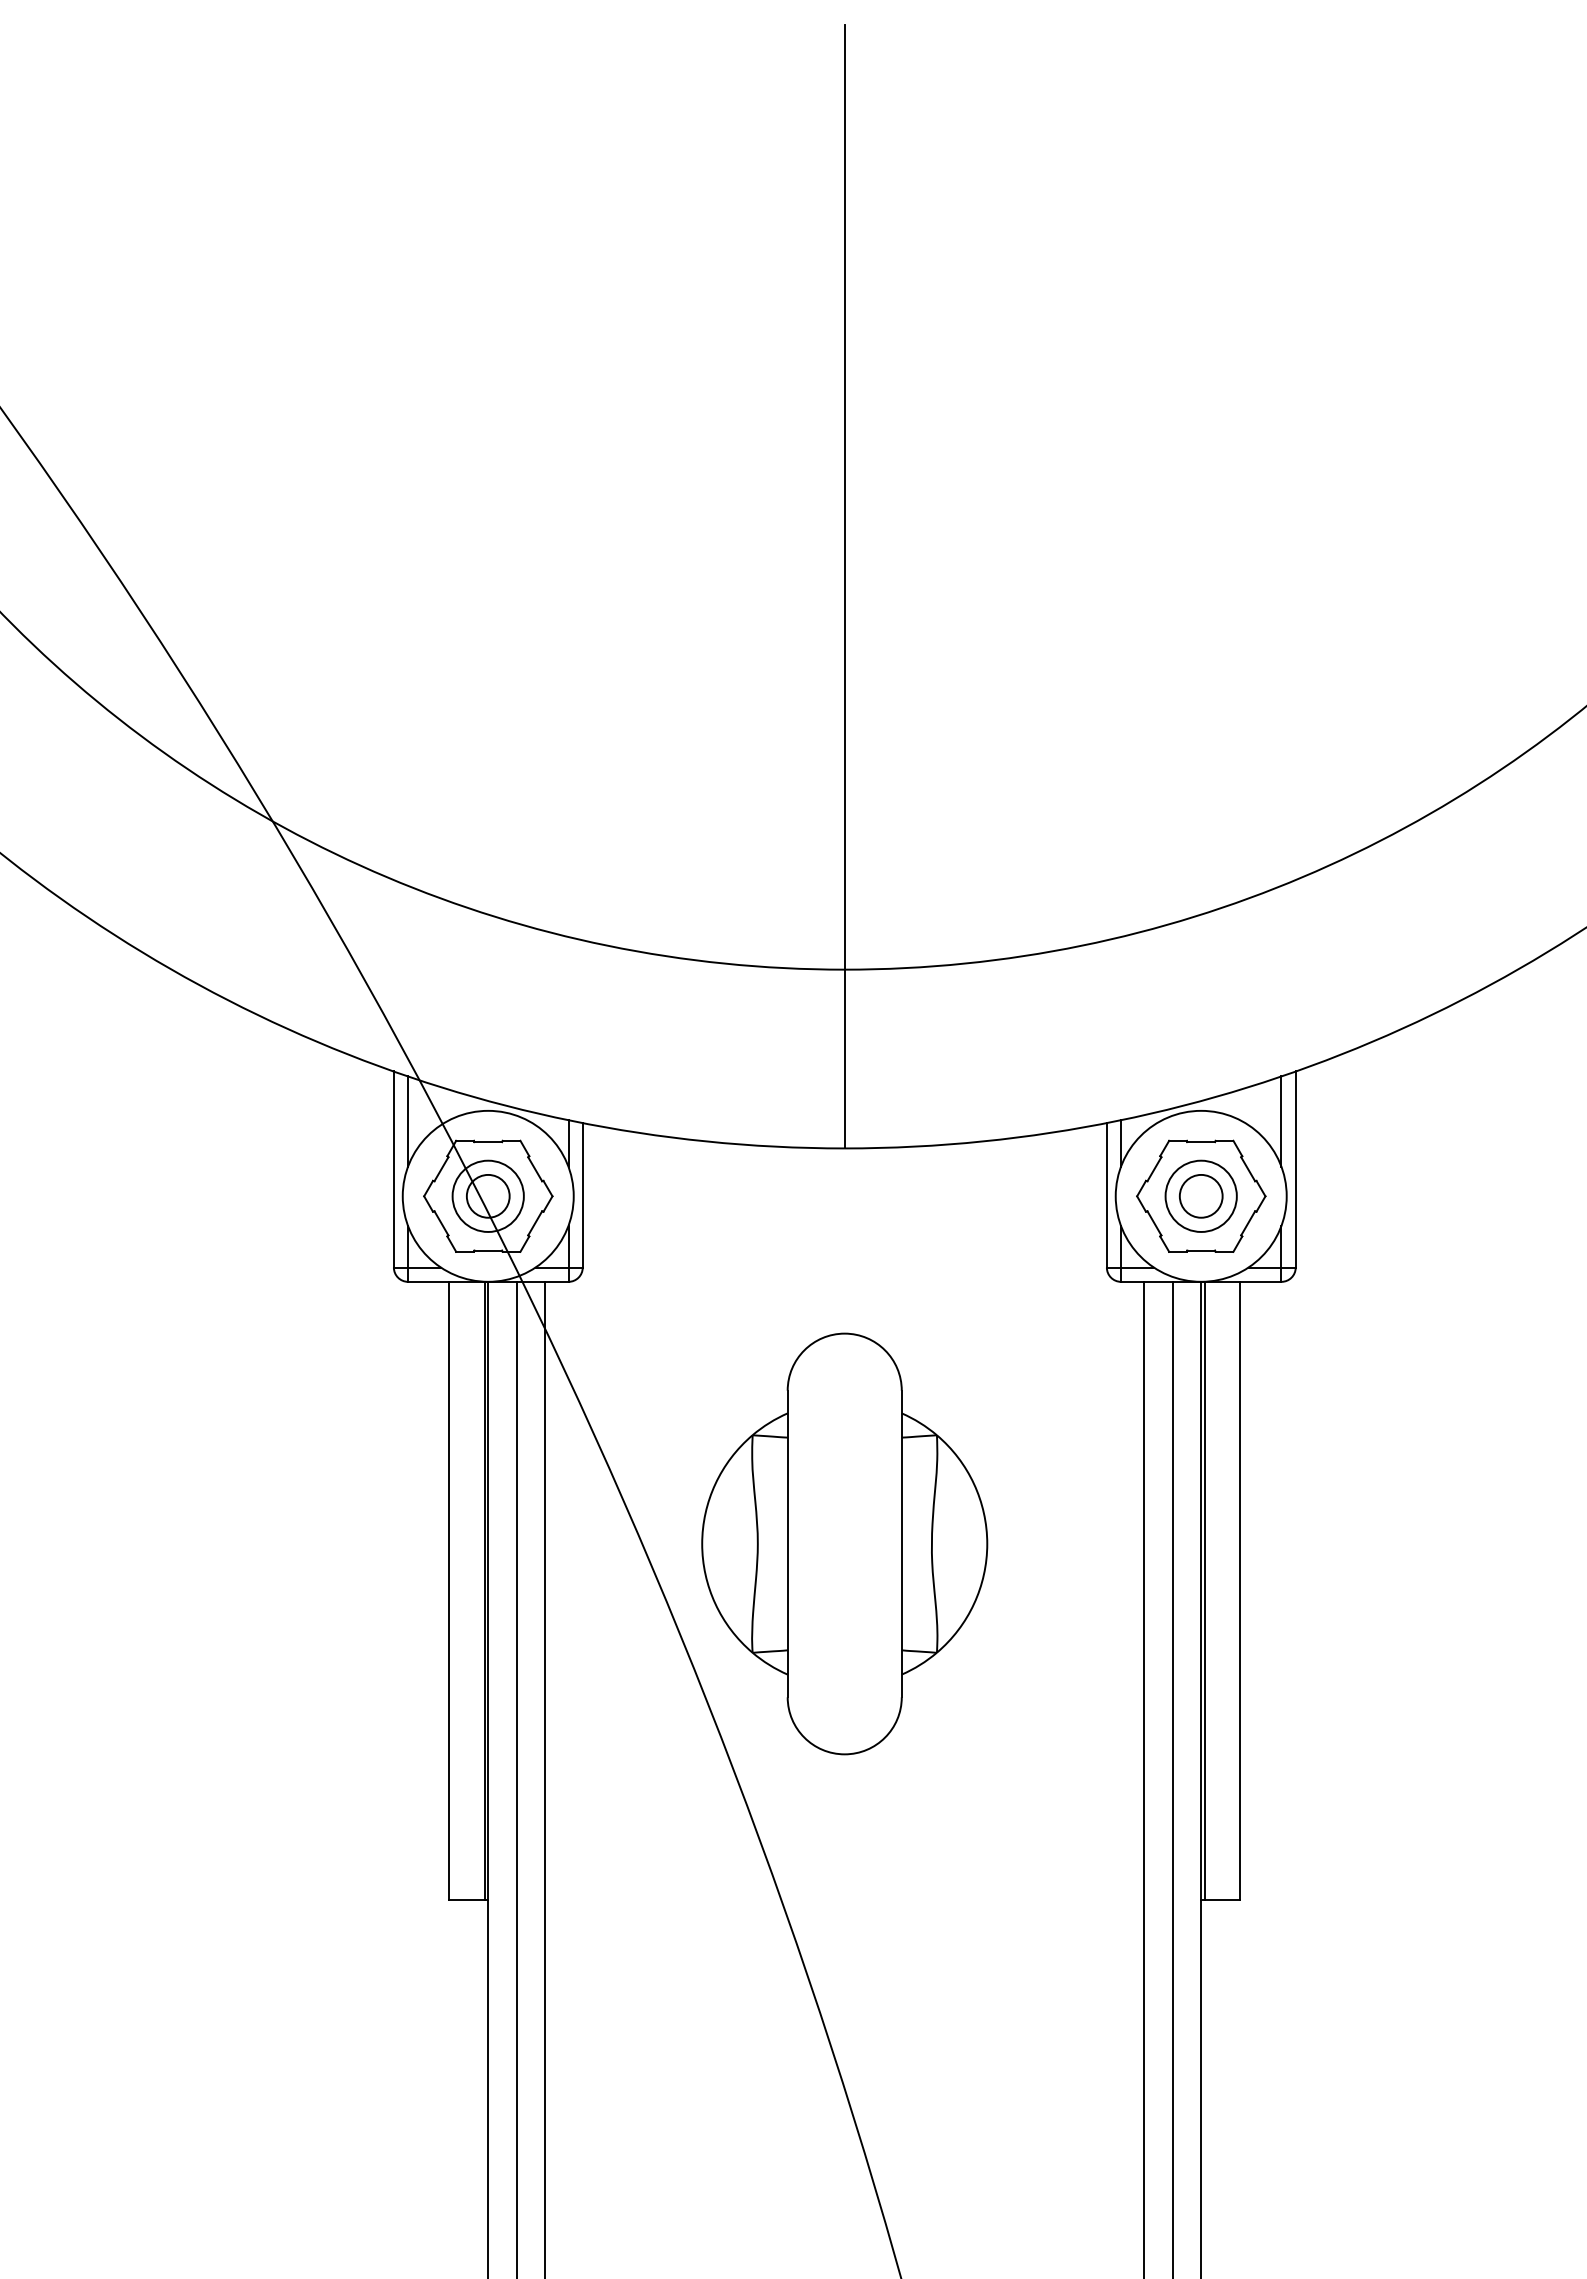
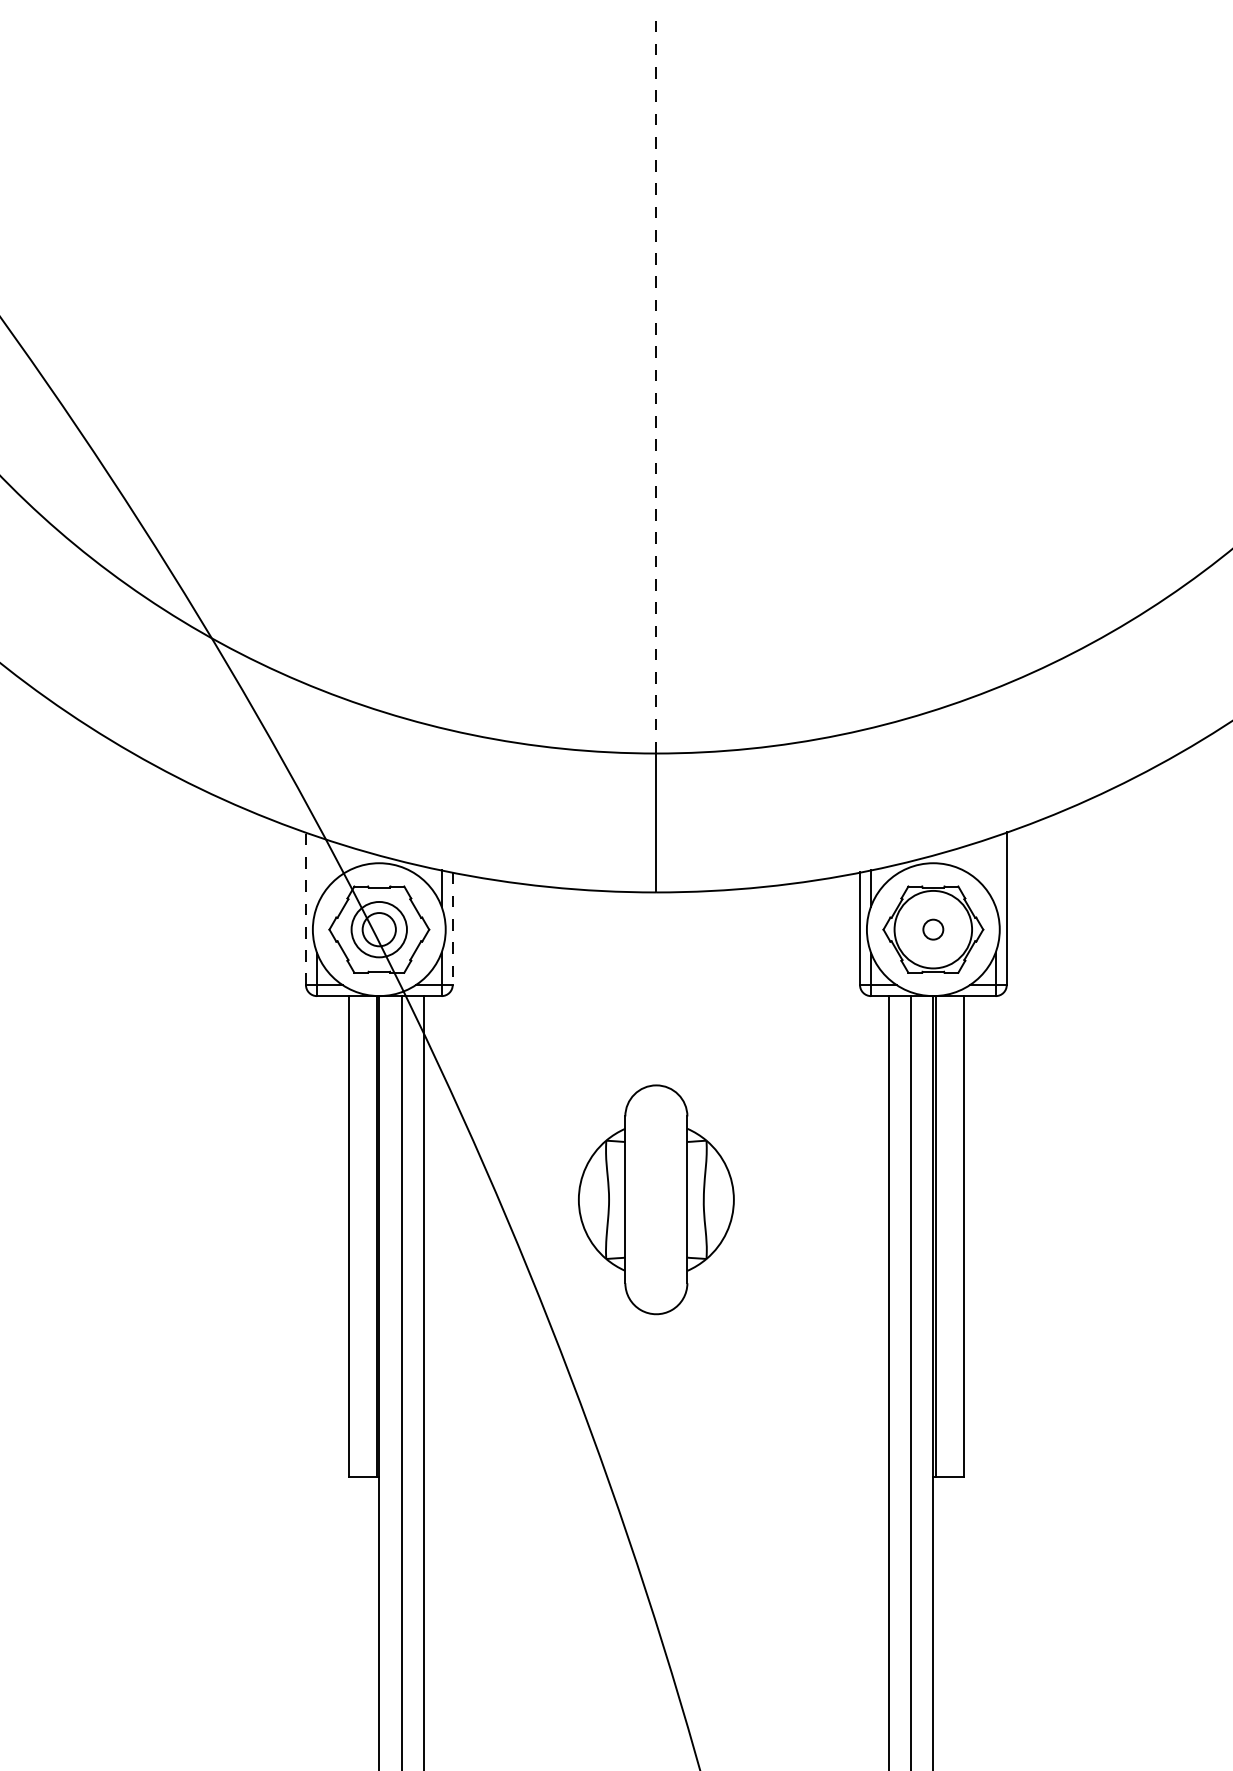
line: (844, 496) -> (656, 385), solid -> dashed
line: (408, 1120) -> (317, 870), removed
line: (1281, 1120) -> (995, 870), removed
line: (393, 1168) -> (305, 908), solid -> dashed
line: (582, 1195) -> (452, 929), solid -> dashed
circle: (1200, 1195) -> (932, 929), size x0.6
circle: (1200, 1195) -> (932, 929), size x1.4
part: (844, 1543) -> (656, 1199), size x0.7

